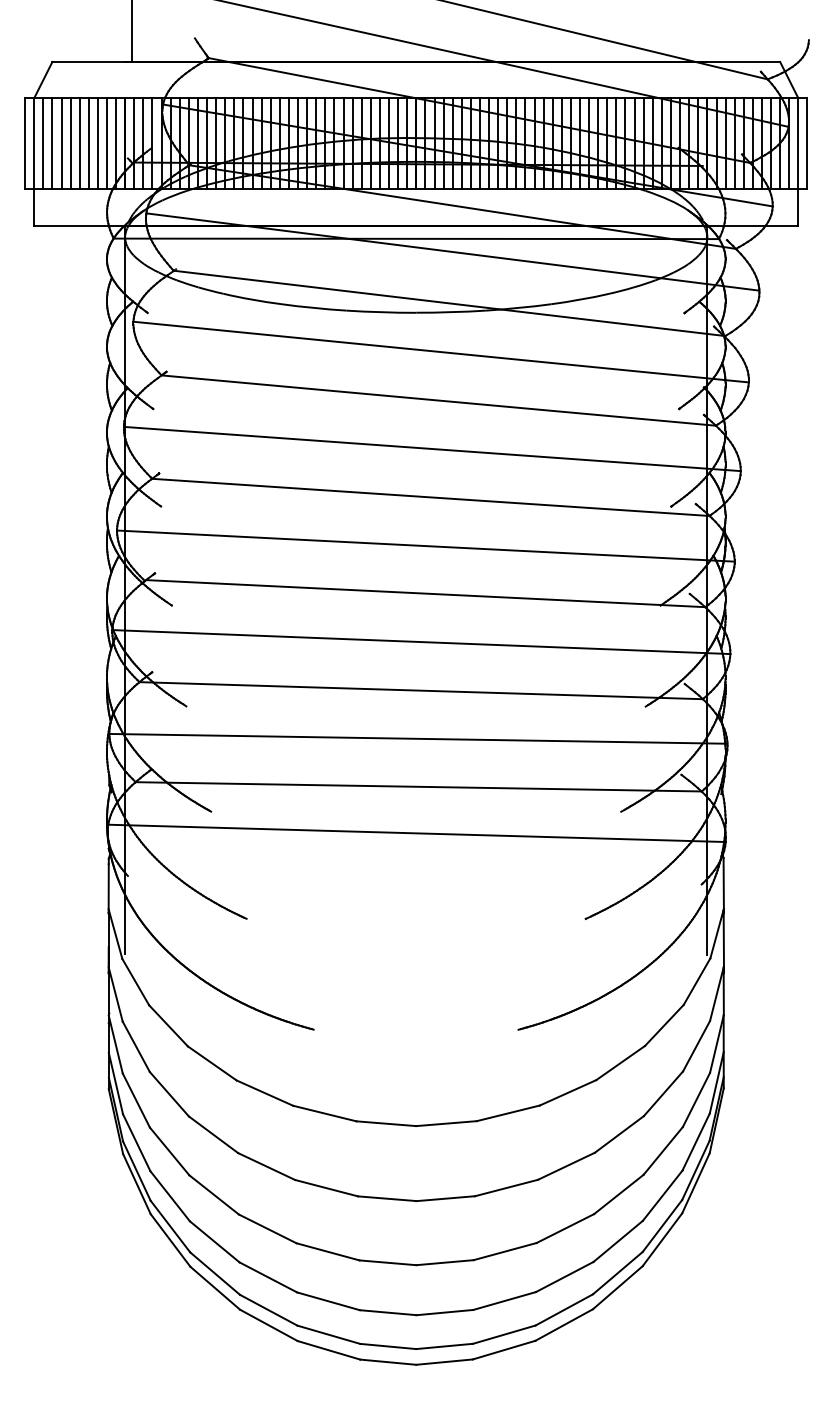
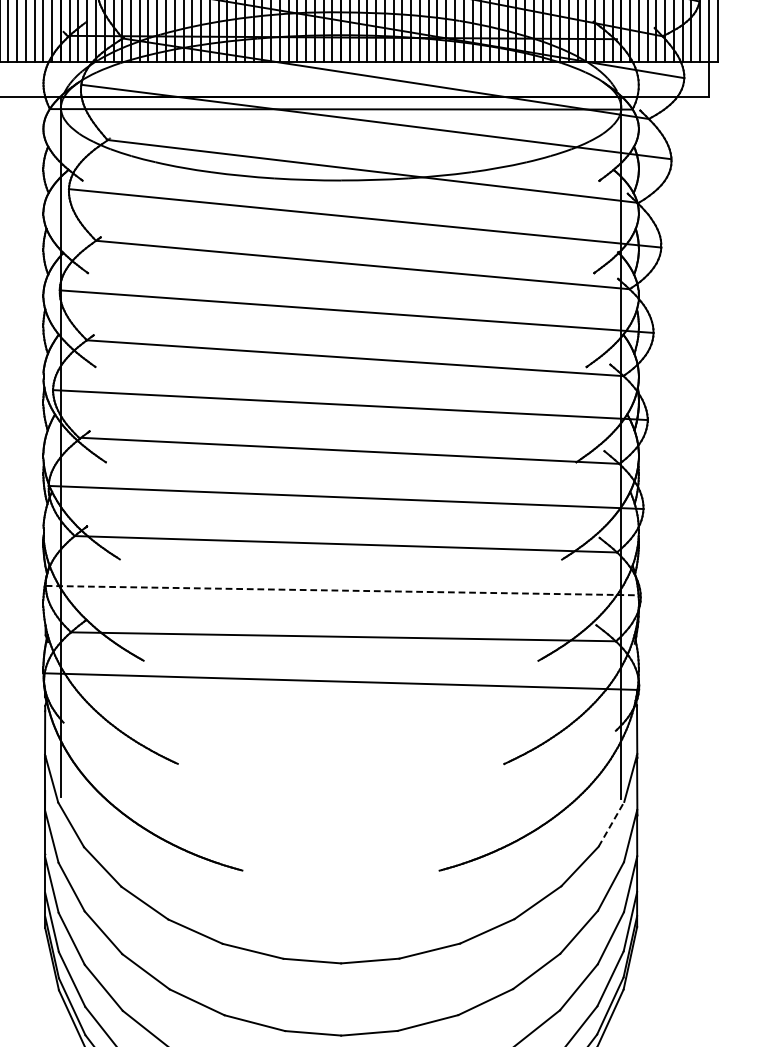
line: (418, 738) -> (343, 590), solid -> dashed
line: (697, 981) -> (611, 824), solid -> dashed

